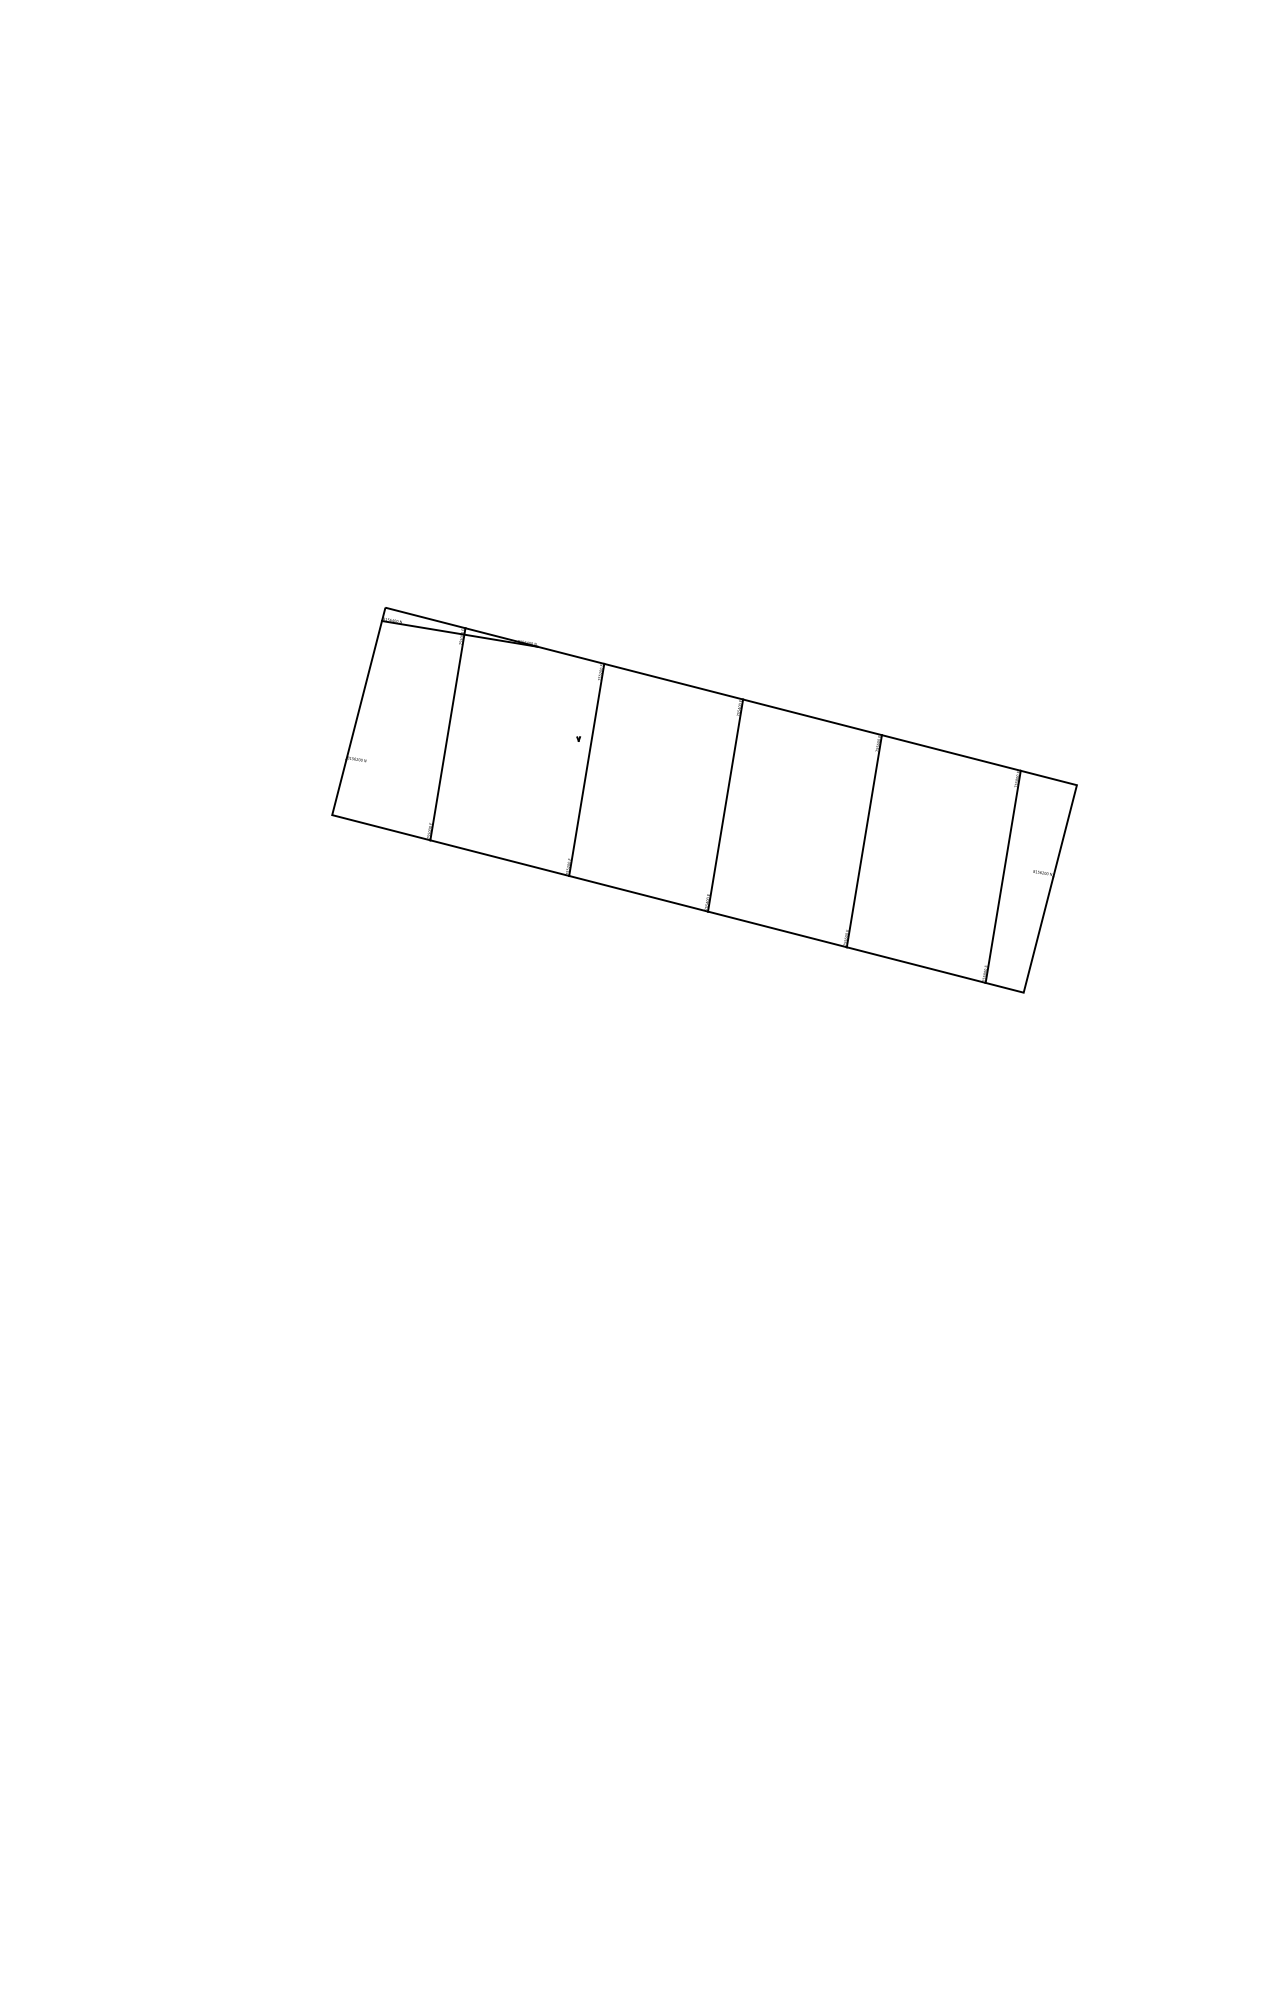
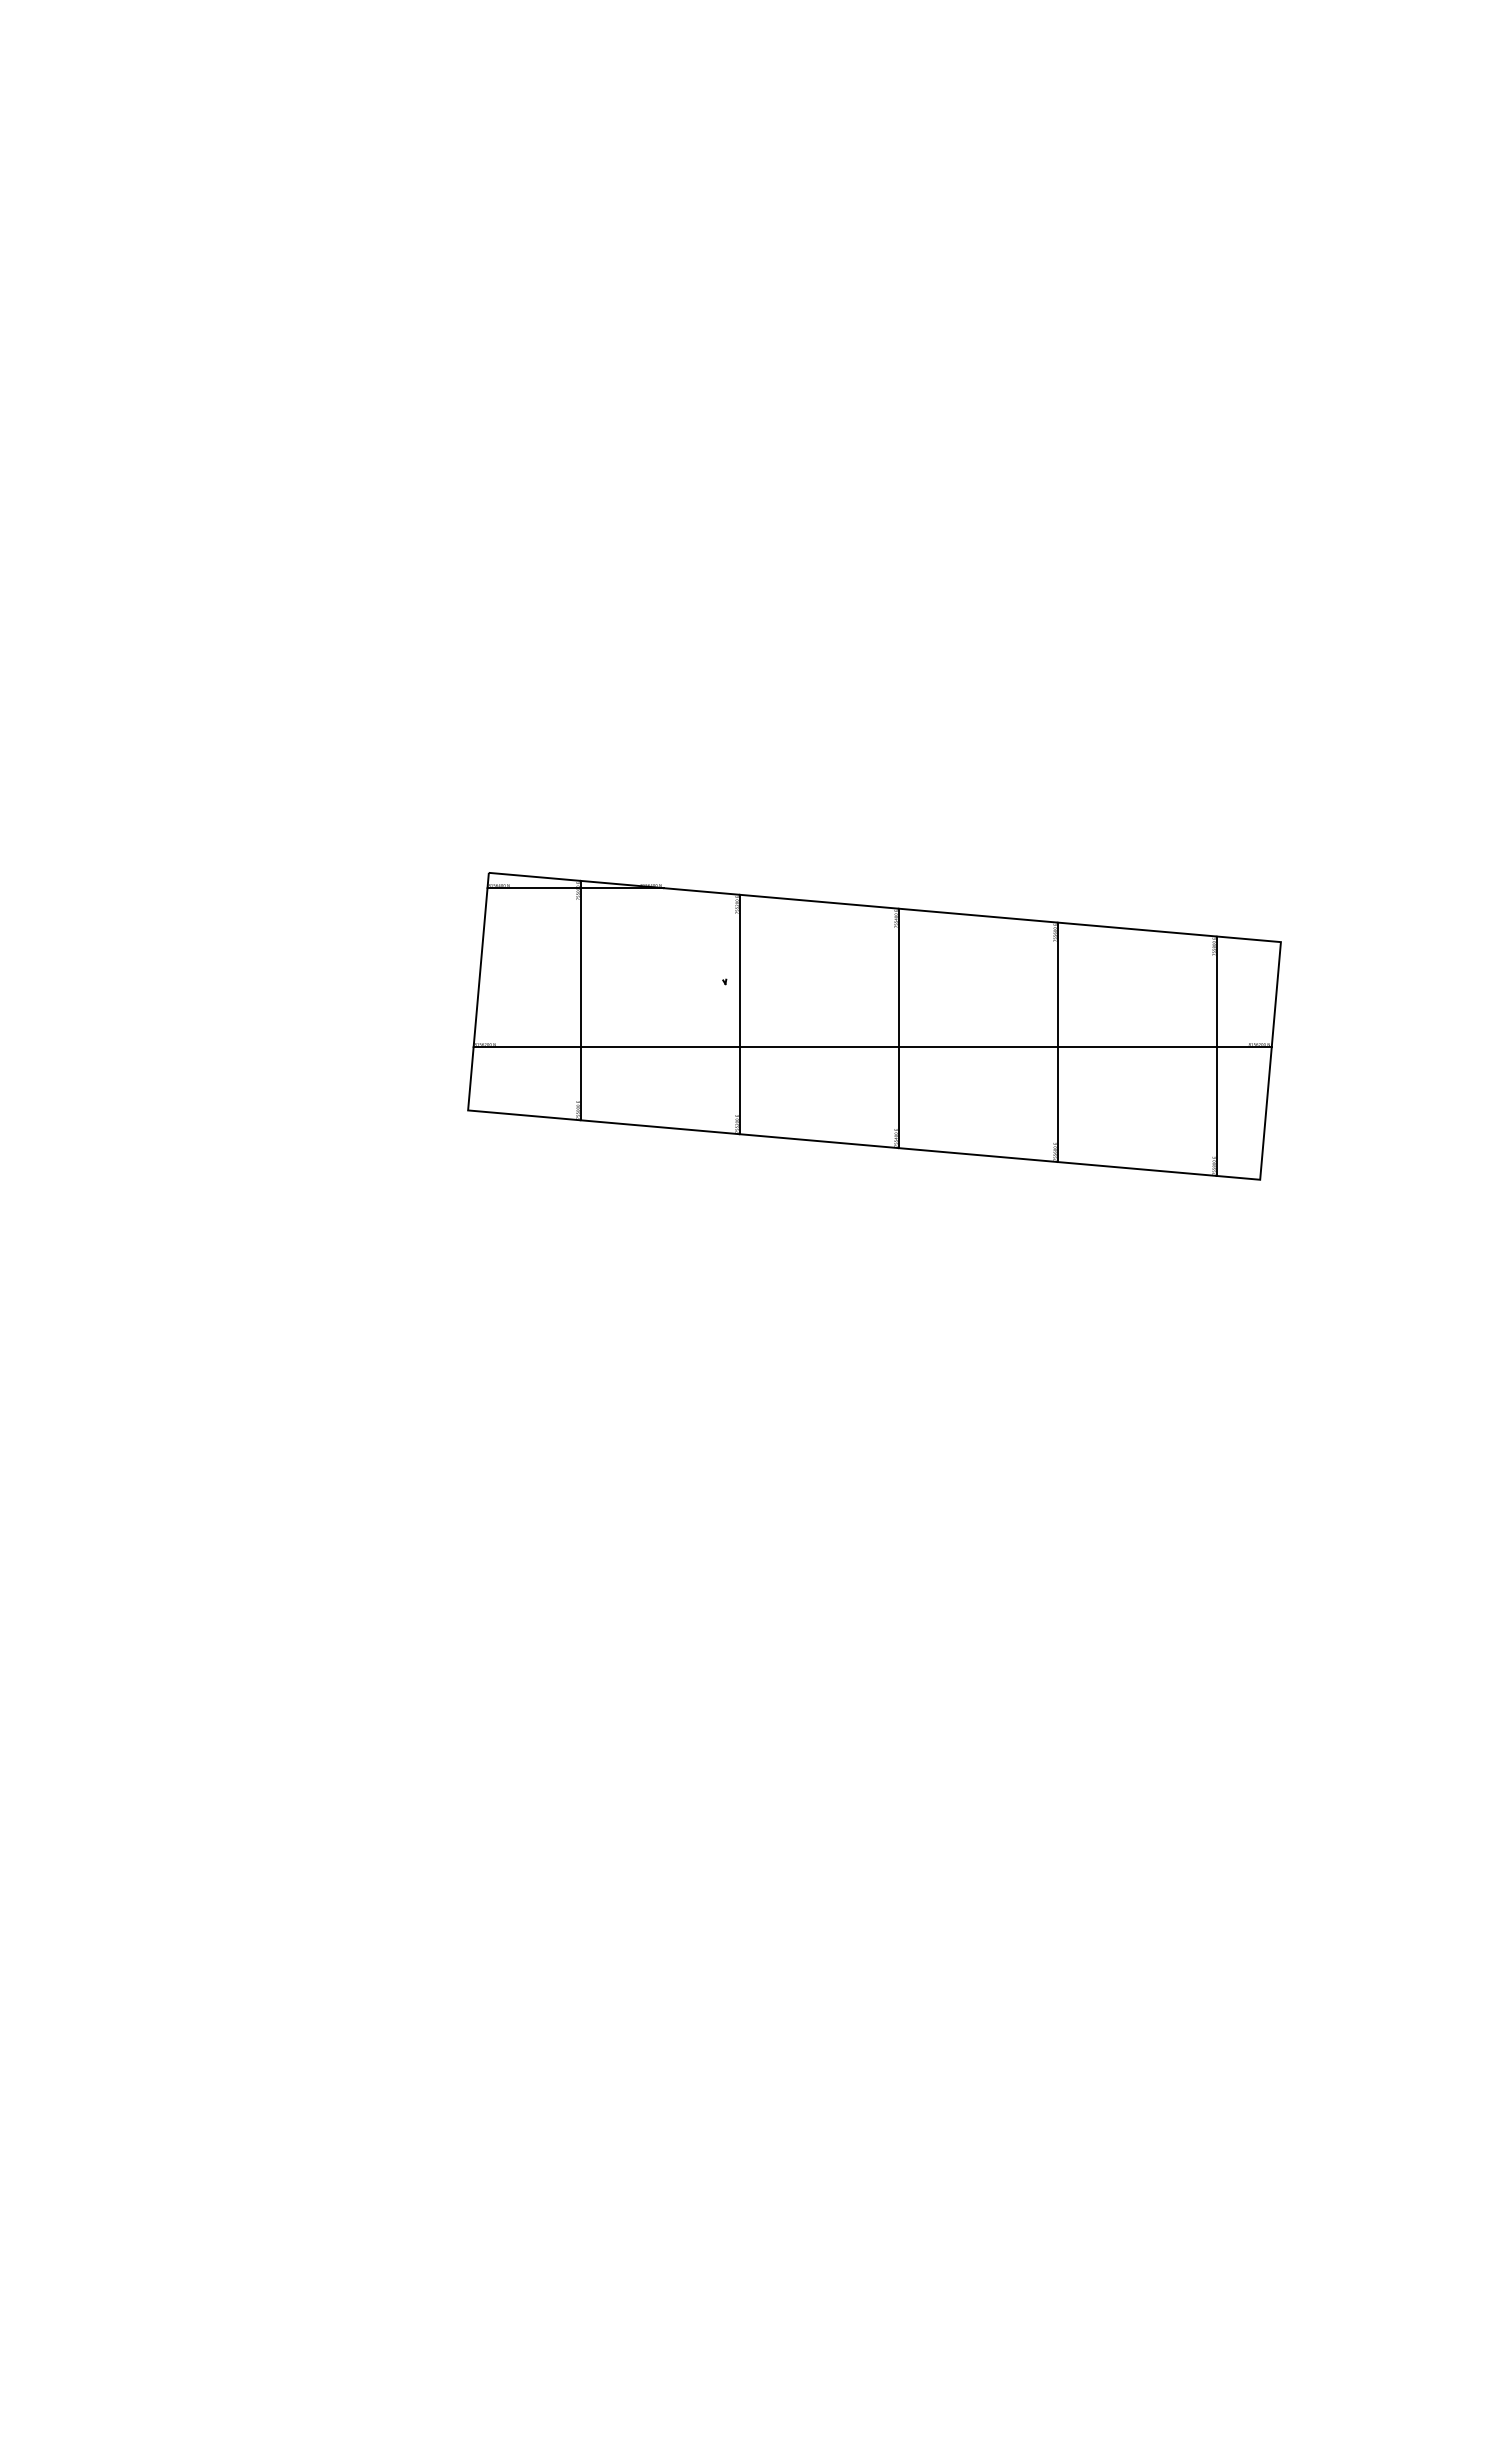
line: (699, 818) -> (872, 1047), added

